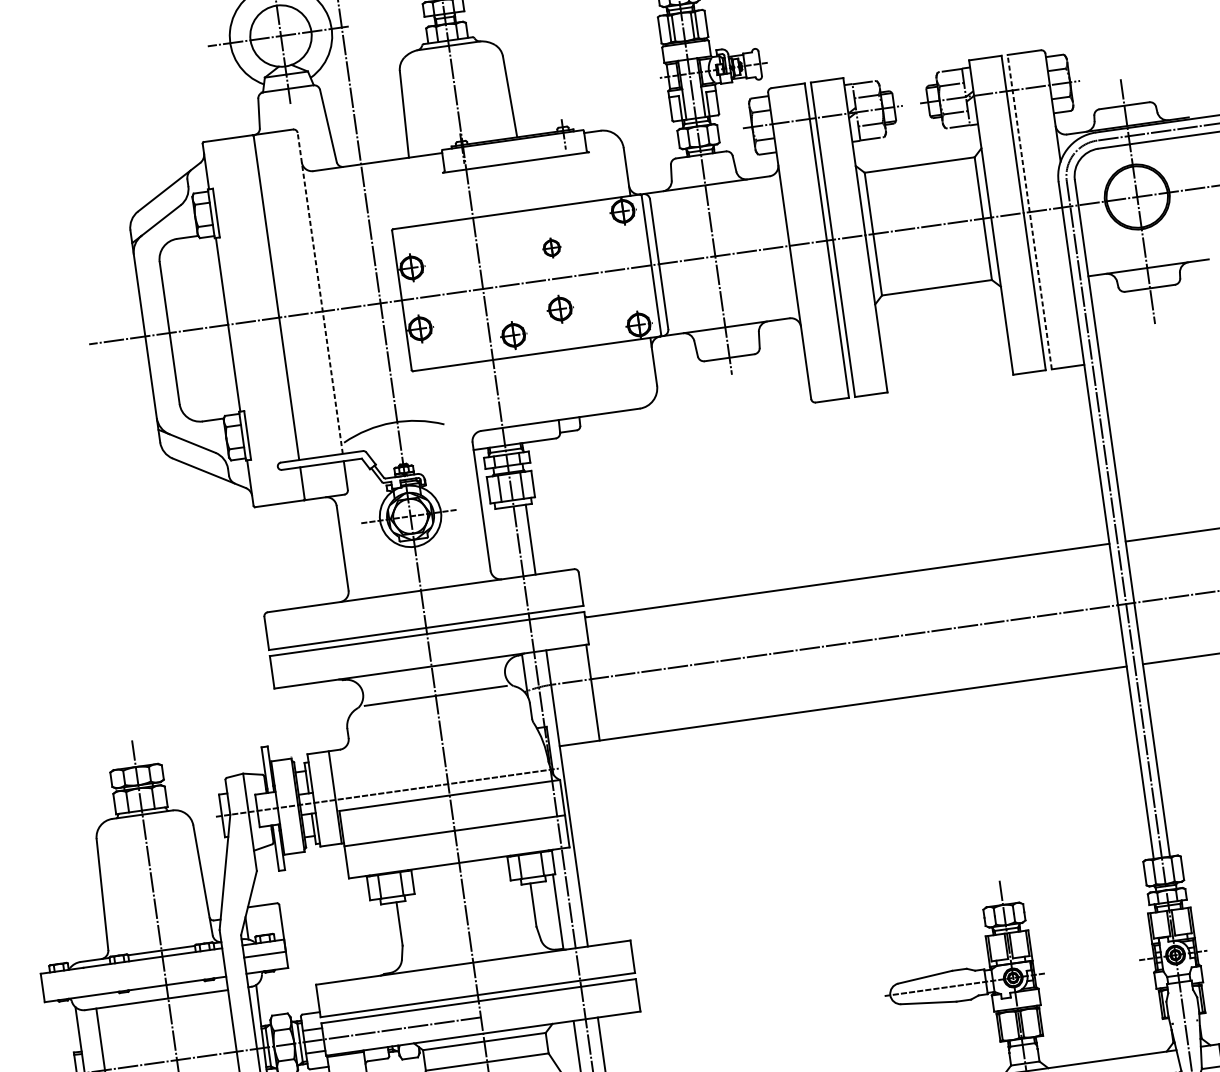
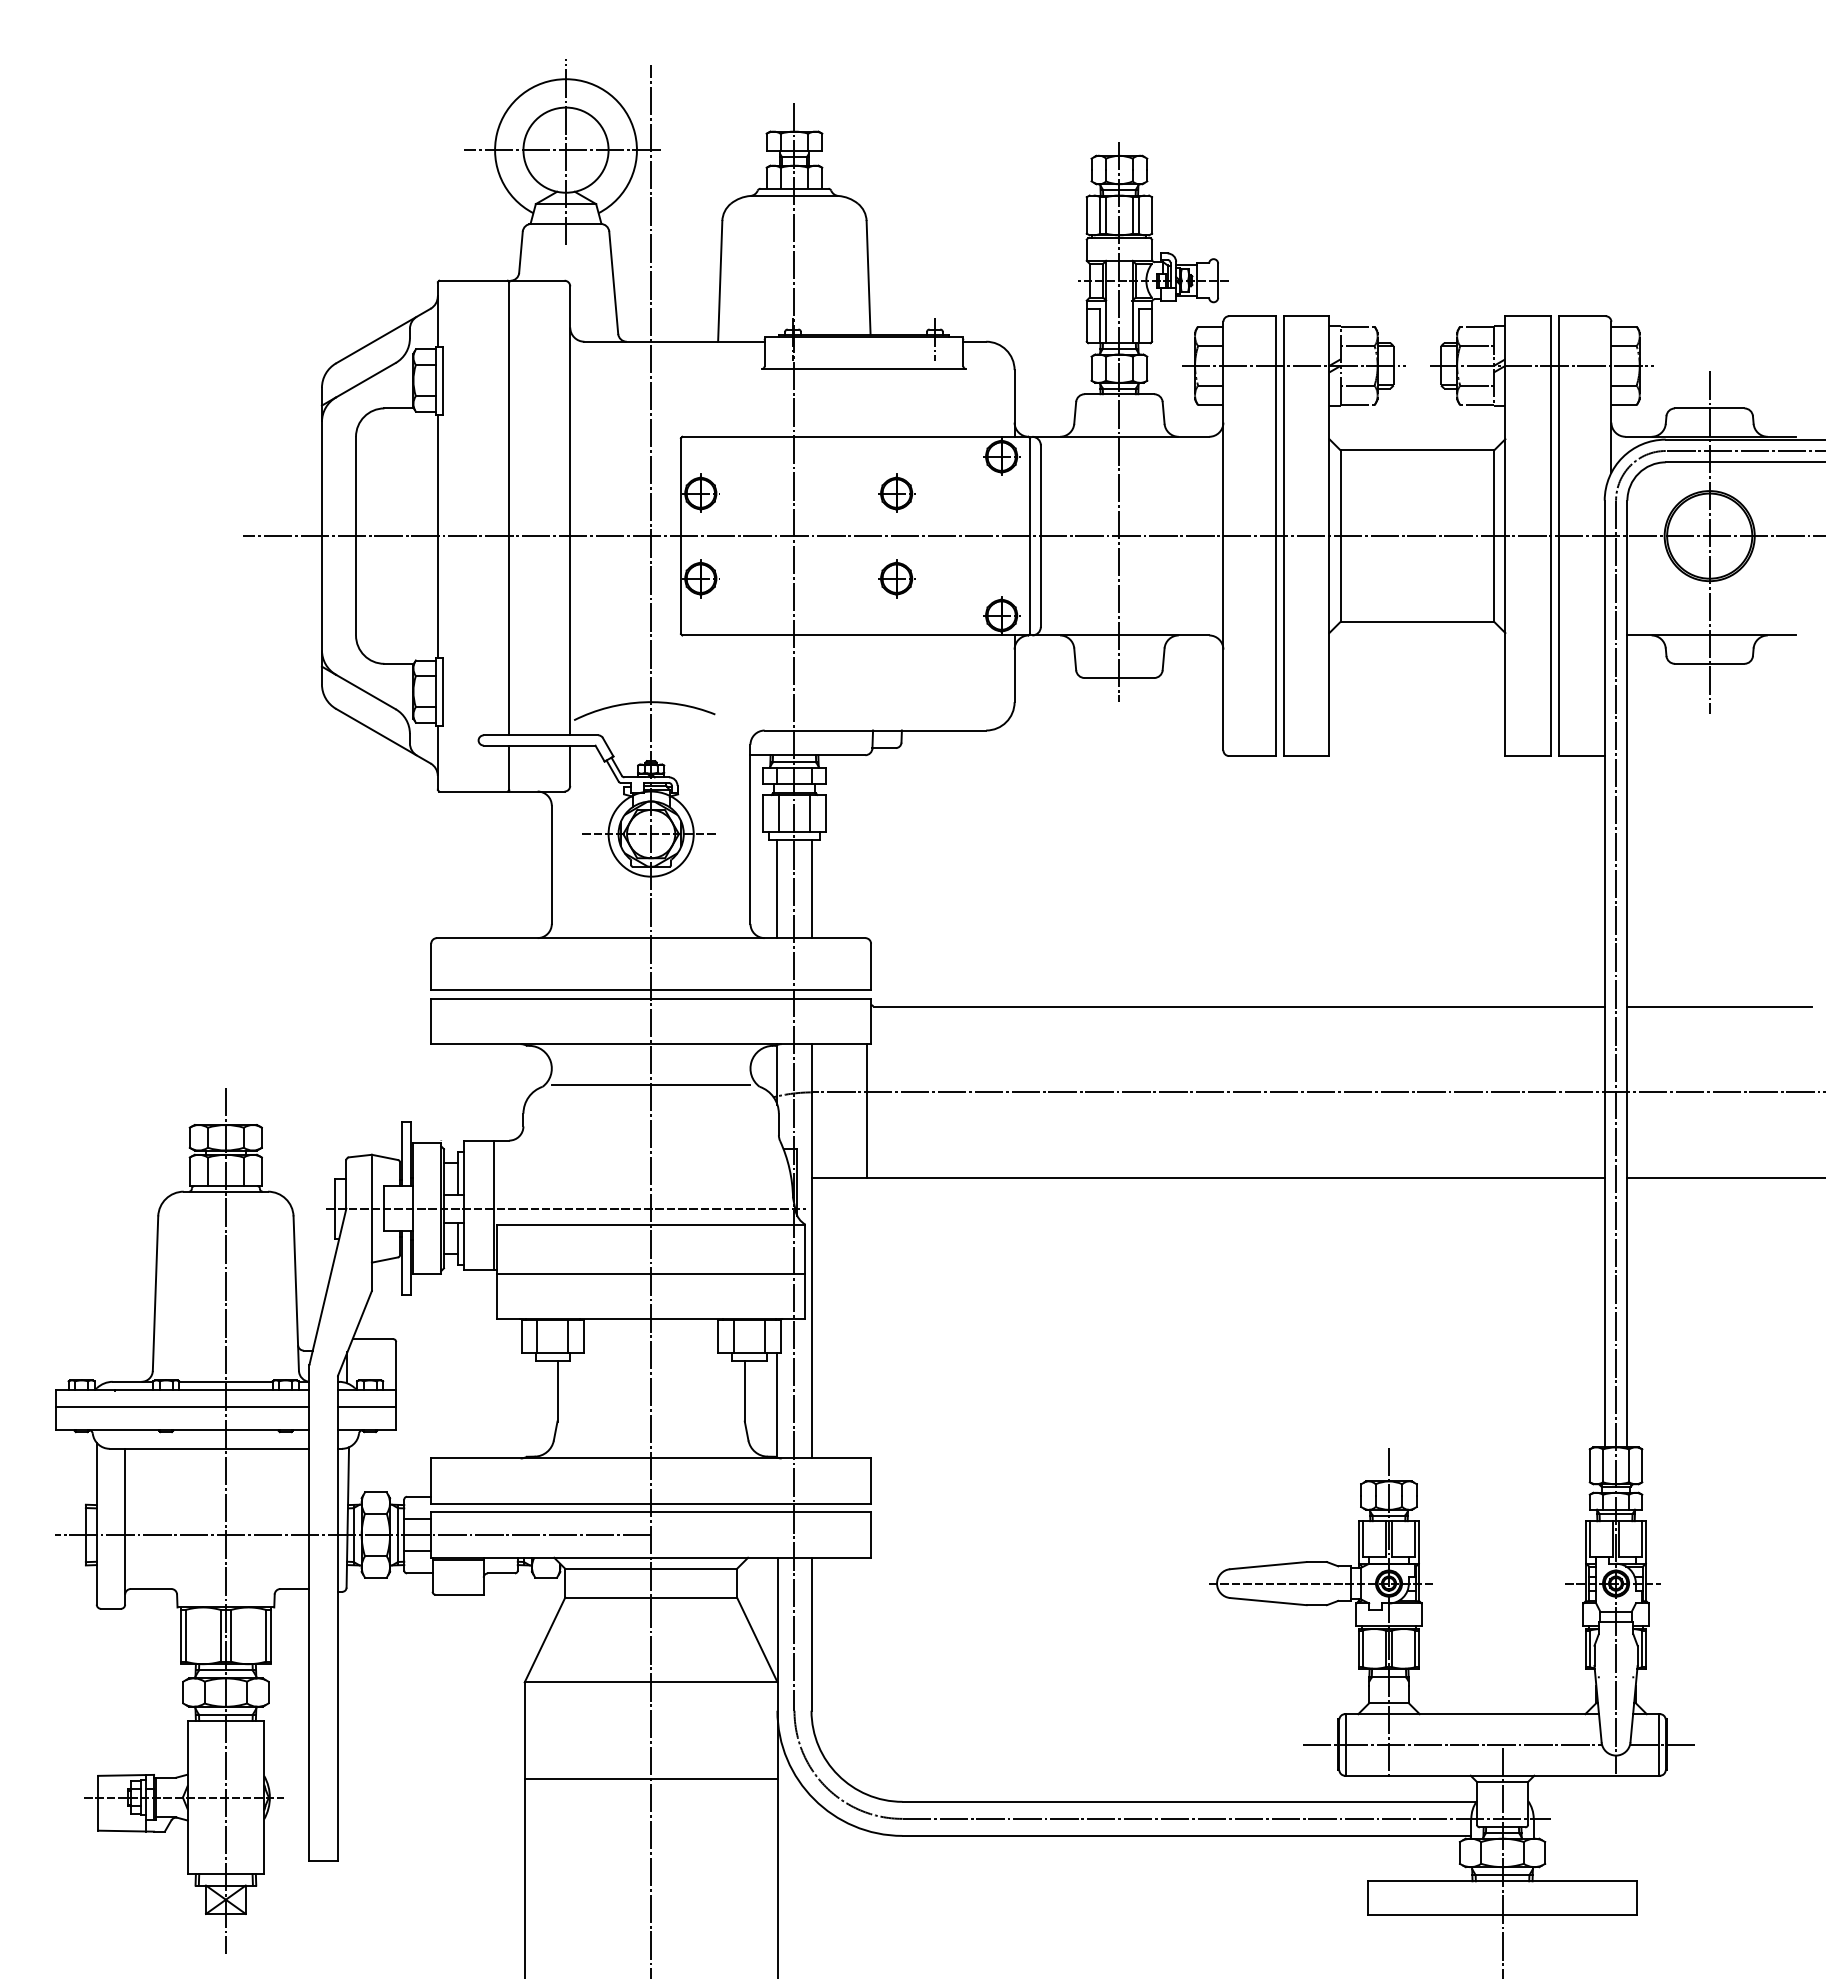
line: (1029, 212) -> (1559, 536), dashed -> solid
part: (551, 247) -> (896, 492), size x1.43
line: (320, 293) -> (570, 510), dashed -> solid
part: (513, 335) -> (827, 605), removed
line: (506, 543) -> (777, 889), added
line: (133, 973) -> (182, 1407), added

